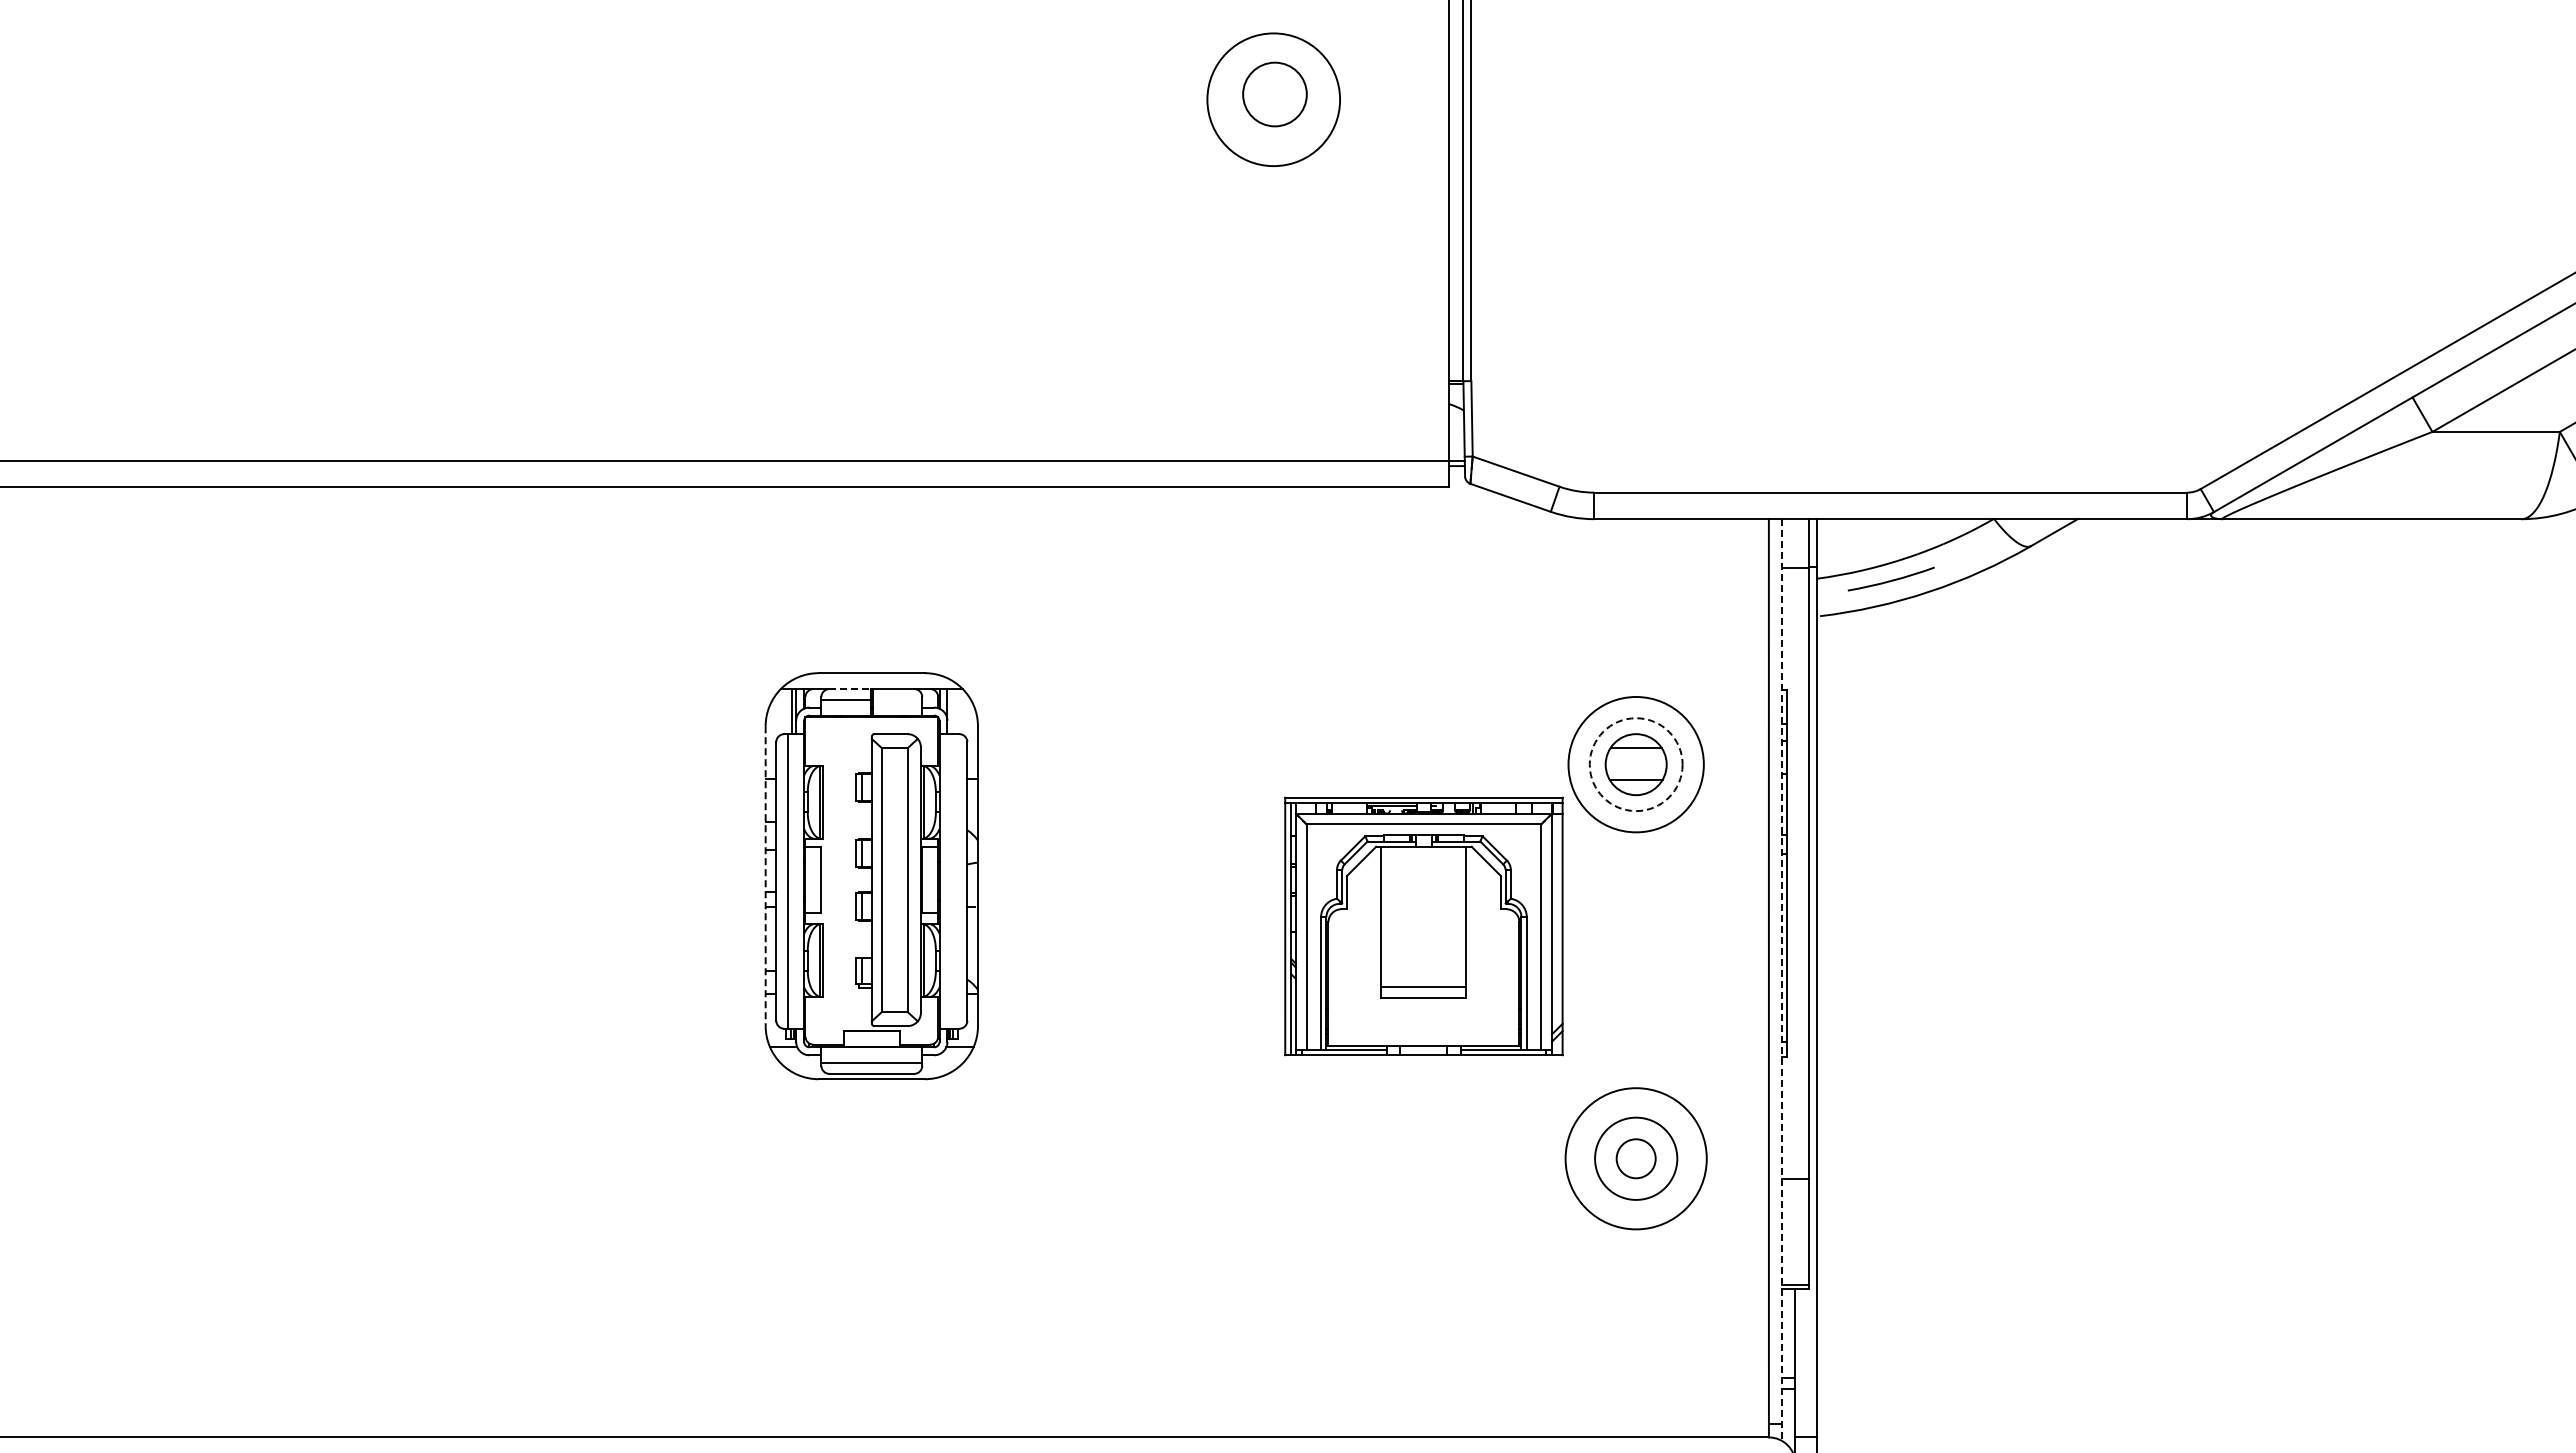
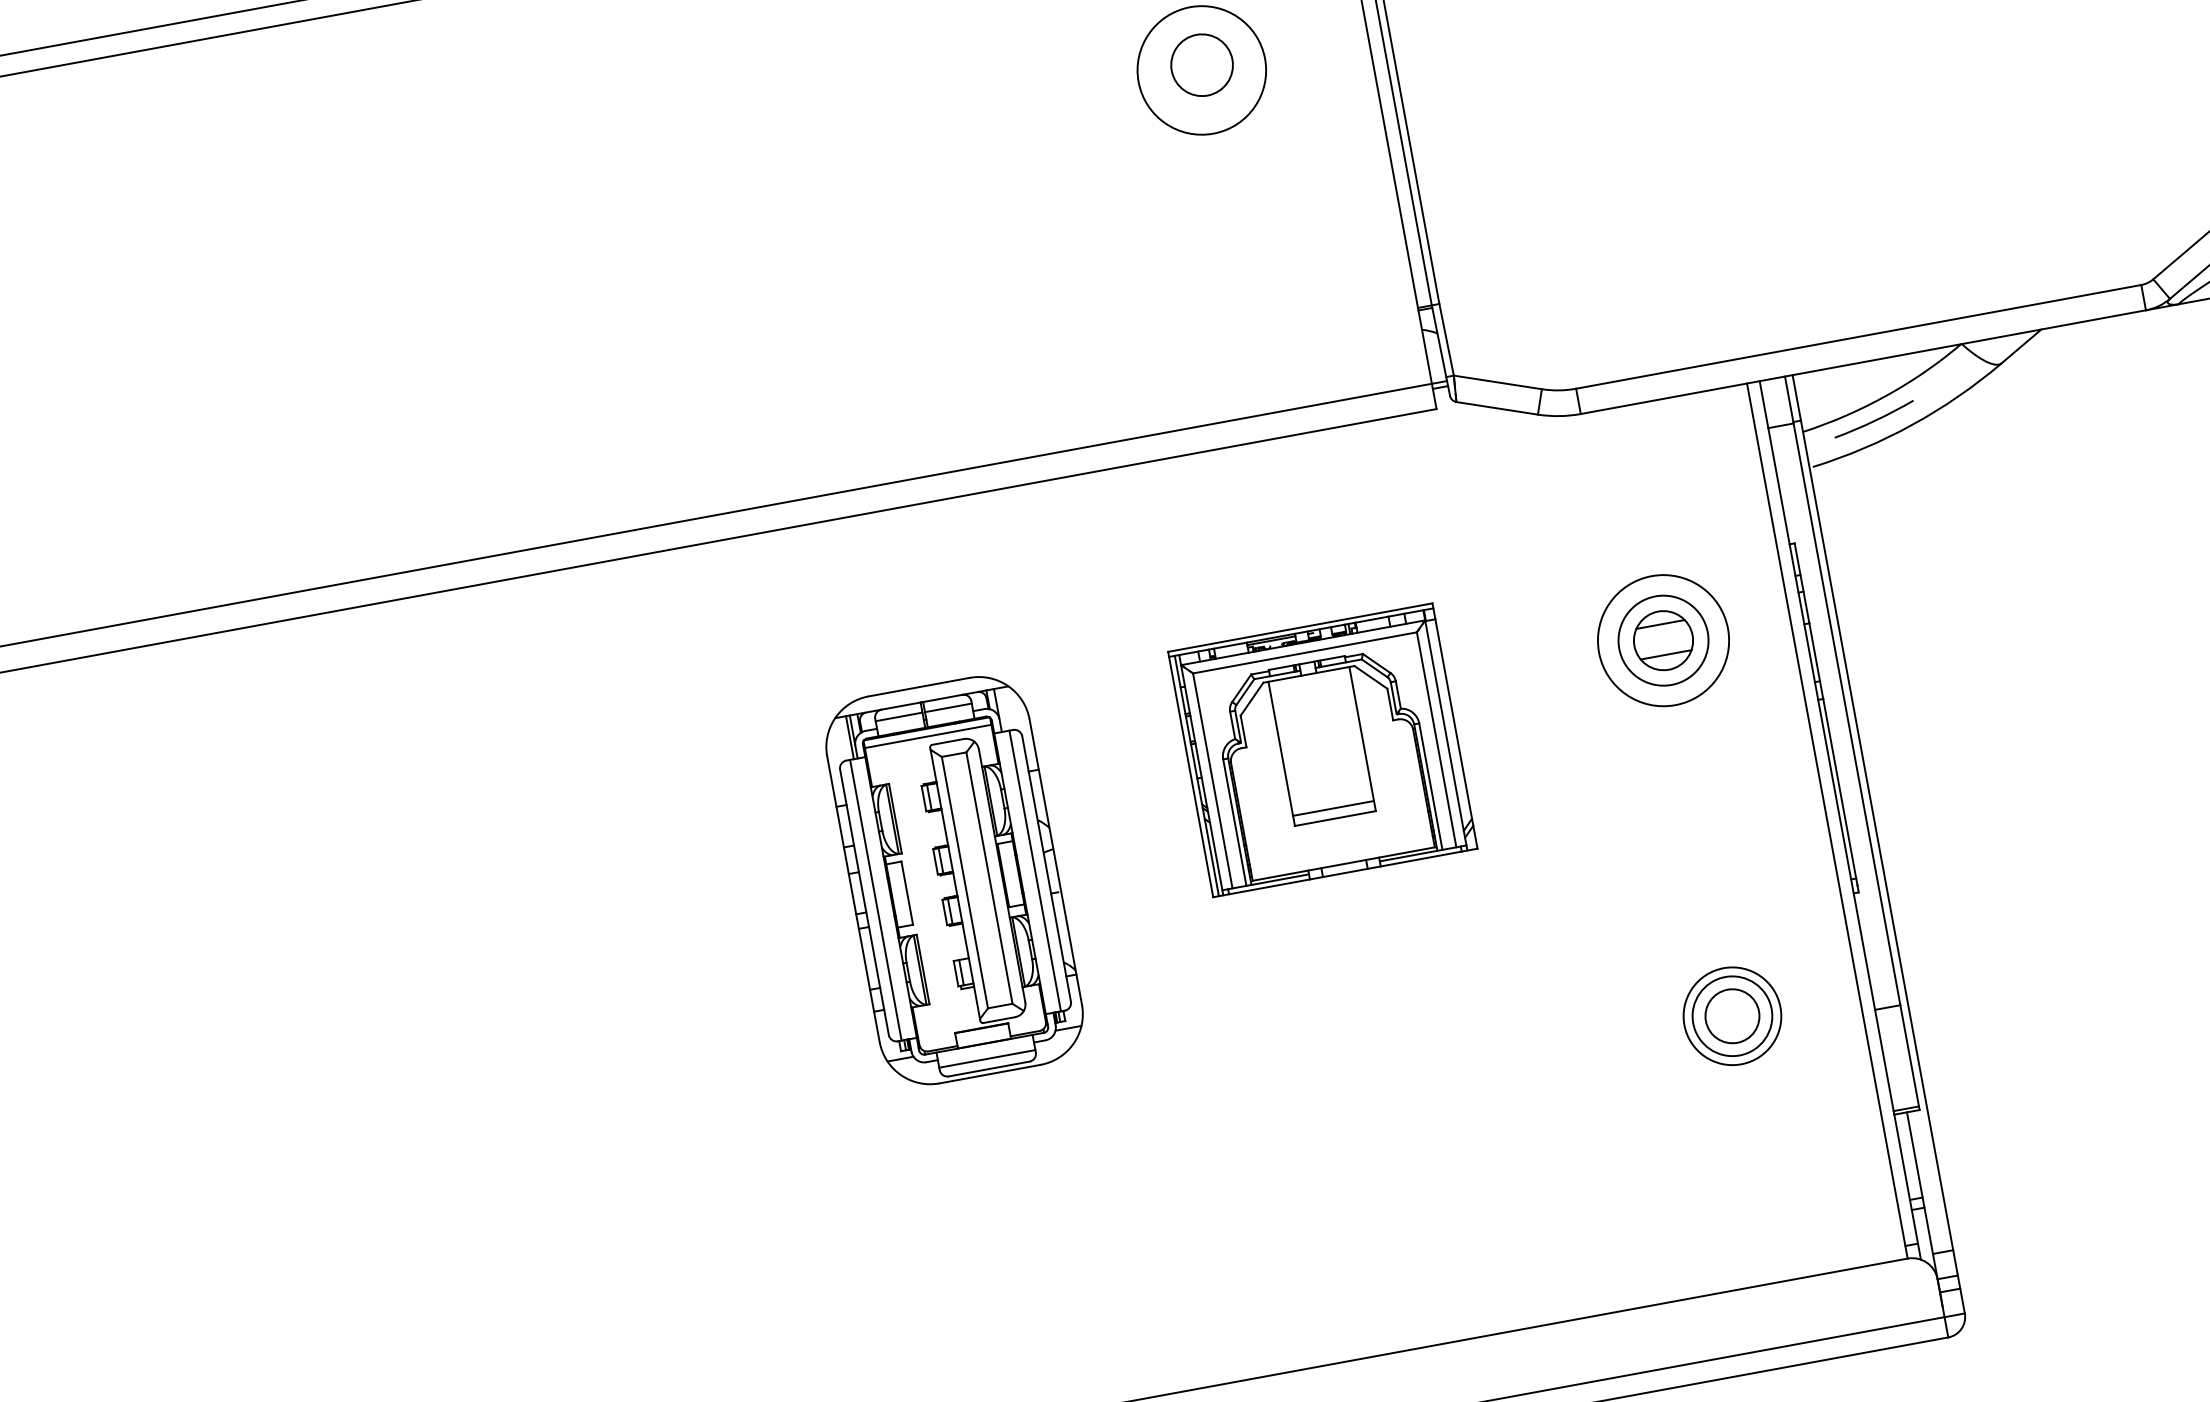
line: (849, 689) -> (900, 706), dashed -> solid
line: (897, 699) -> (948, 707), added
line: (871, 724) -> (927, 736), added
circle: (1635, 764) -> (1662, 640), dashed -> solid
line: (765, 876) -> (853, 899), dashed -> solid
line: (955, 881) -> (1035, 871), added
part: (1423, 926) -> (1322, 750), moved
line: (1782, 980) -> (1840, 820), dashed -> solid
circle: (1635, 1158) -> (1731, 1016), size x0.71
circle: (1636, 1158) -> (1732, 1015), size x1.43

